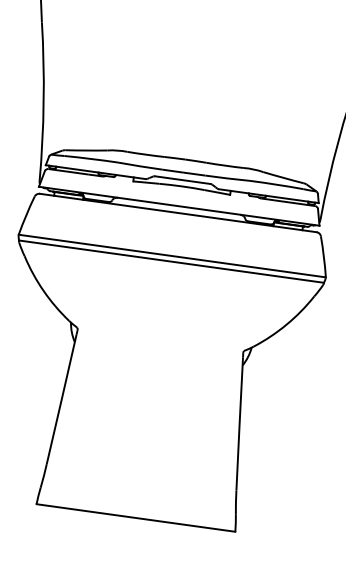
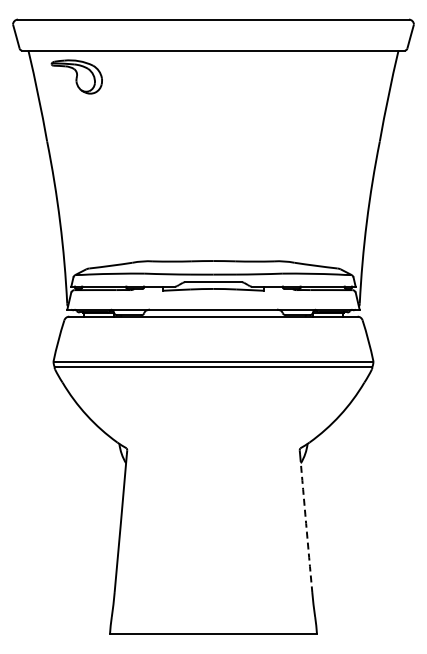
arc: (240, 423) -> (306, 523), solid -> dashed

